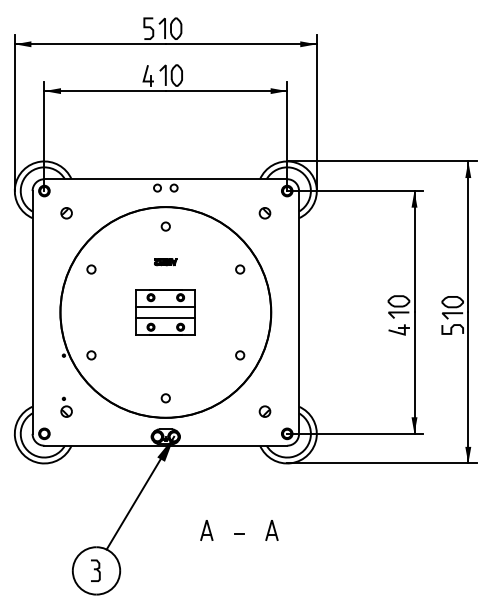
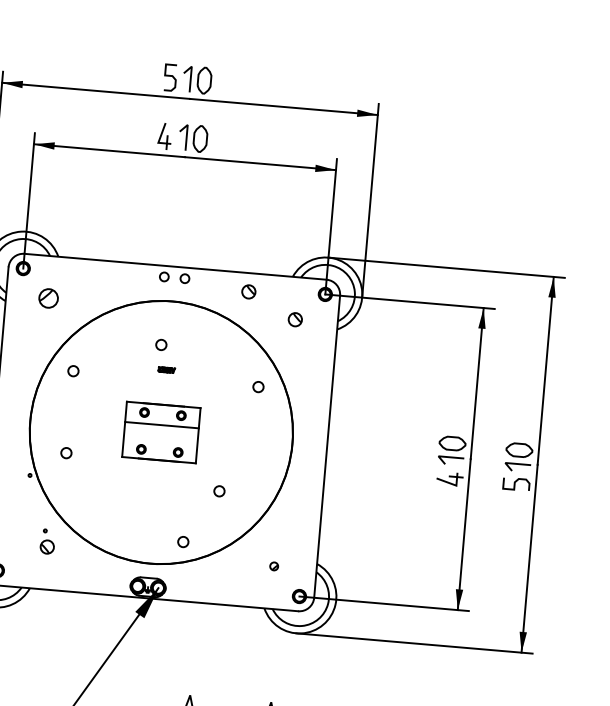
part: (225, 194) -> (248, 292), added
part: (66, 213) -> (48, 298), size x1.4
circle: (165, 226) -> (160, 344), moved
part: (165, 262) -> (166, 370), size x0.6
line: (165, 318) -> (160, 440), removed
circle: (91, 355) -> (66, 453), moved
circle: (240, 355) -> (219, 491), moved
circle: (165, 398) -> (182, 542), moved
part: (66, 406) -> (47, 540), moved
part: (264, 411) -> (273, 566), size x0.6

